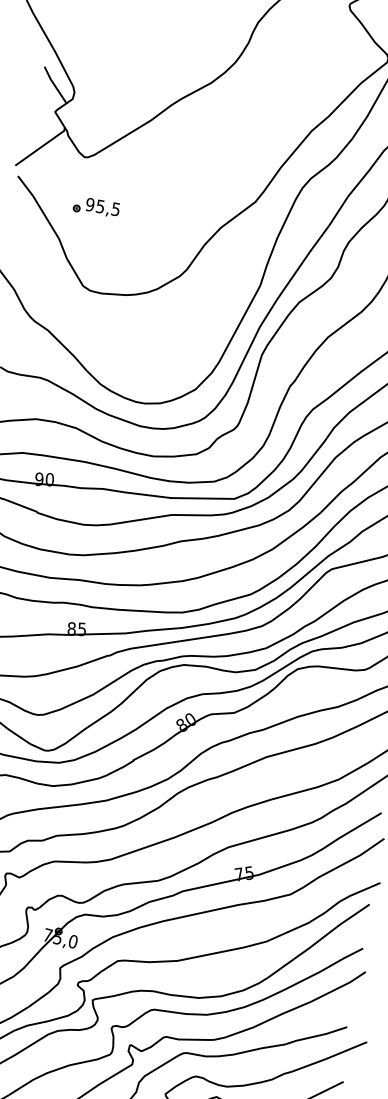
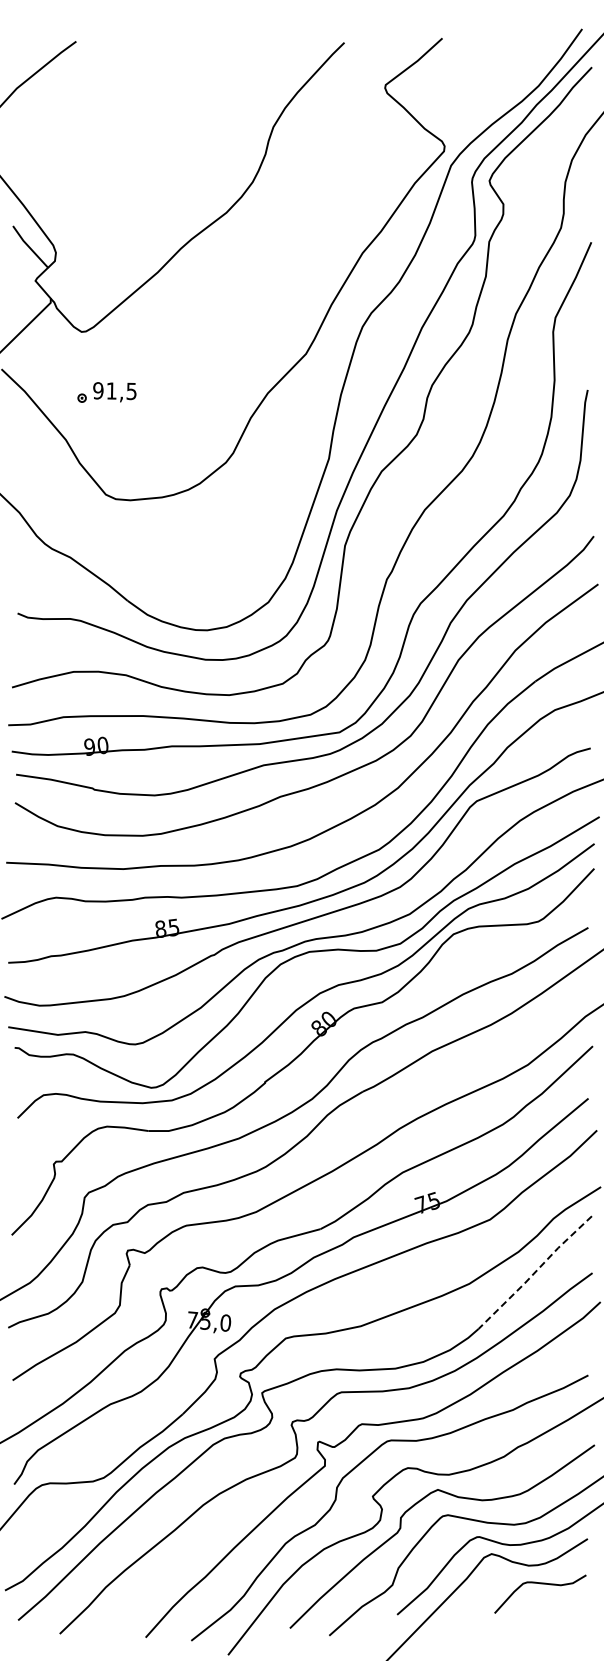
text: (100, 206) -> (111, 390), 95,5 -> 91,5
line: (319, 940) -> (535, 1272), solid -> dashed

